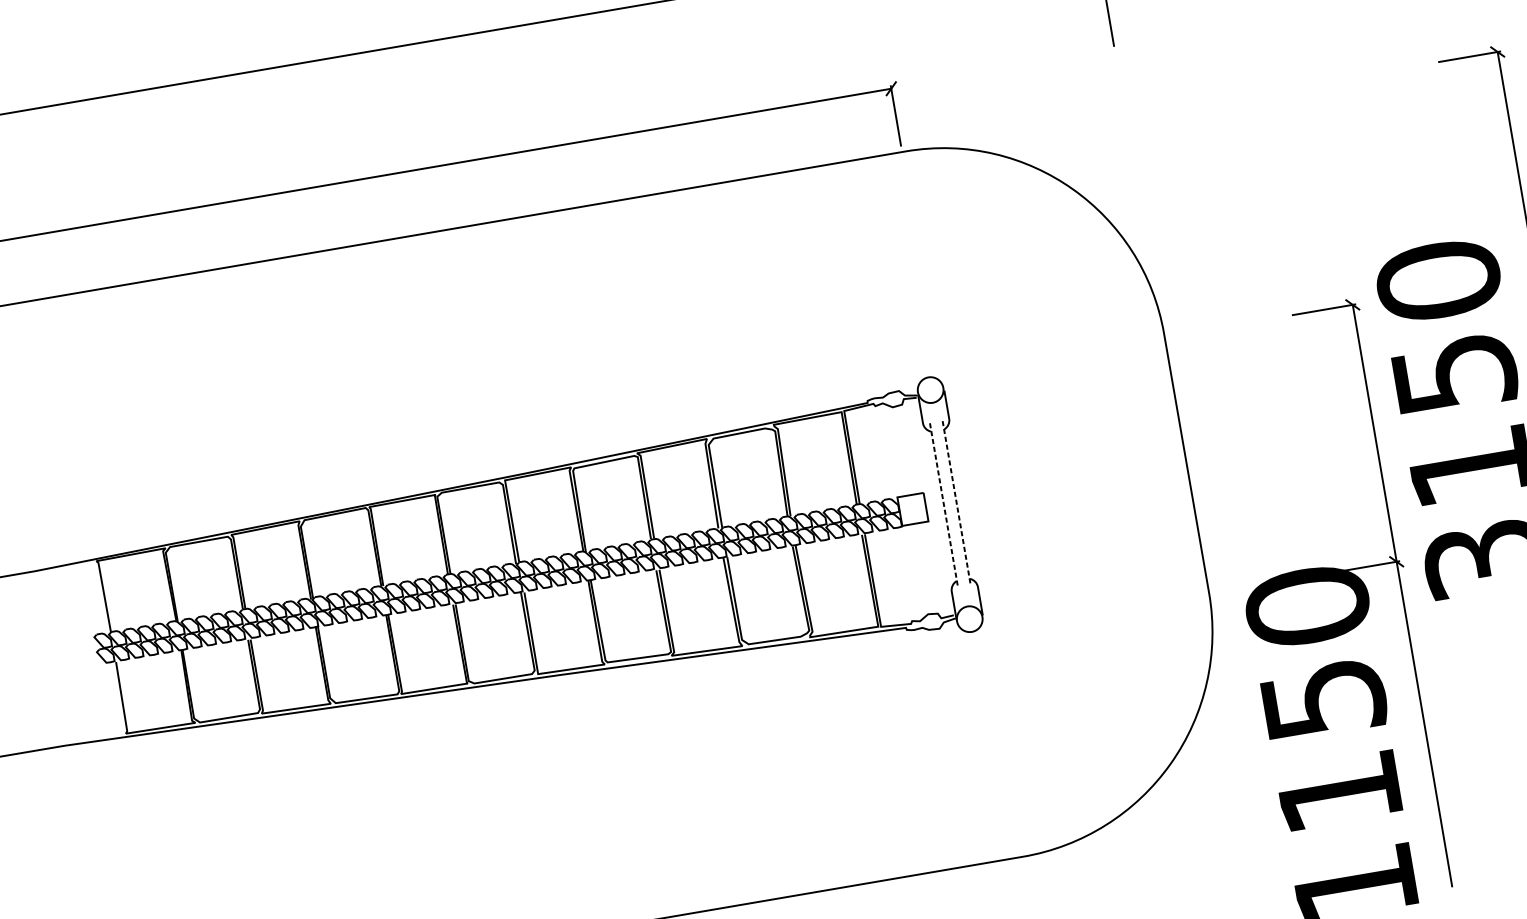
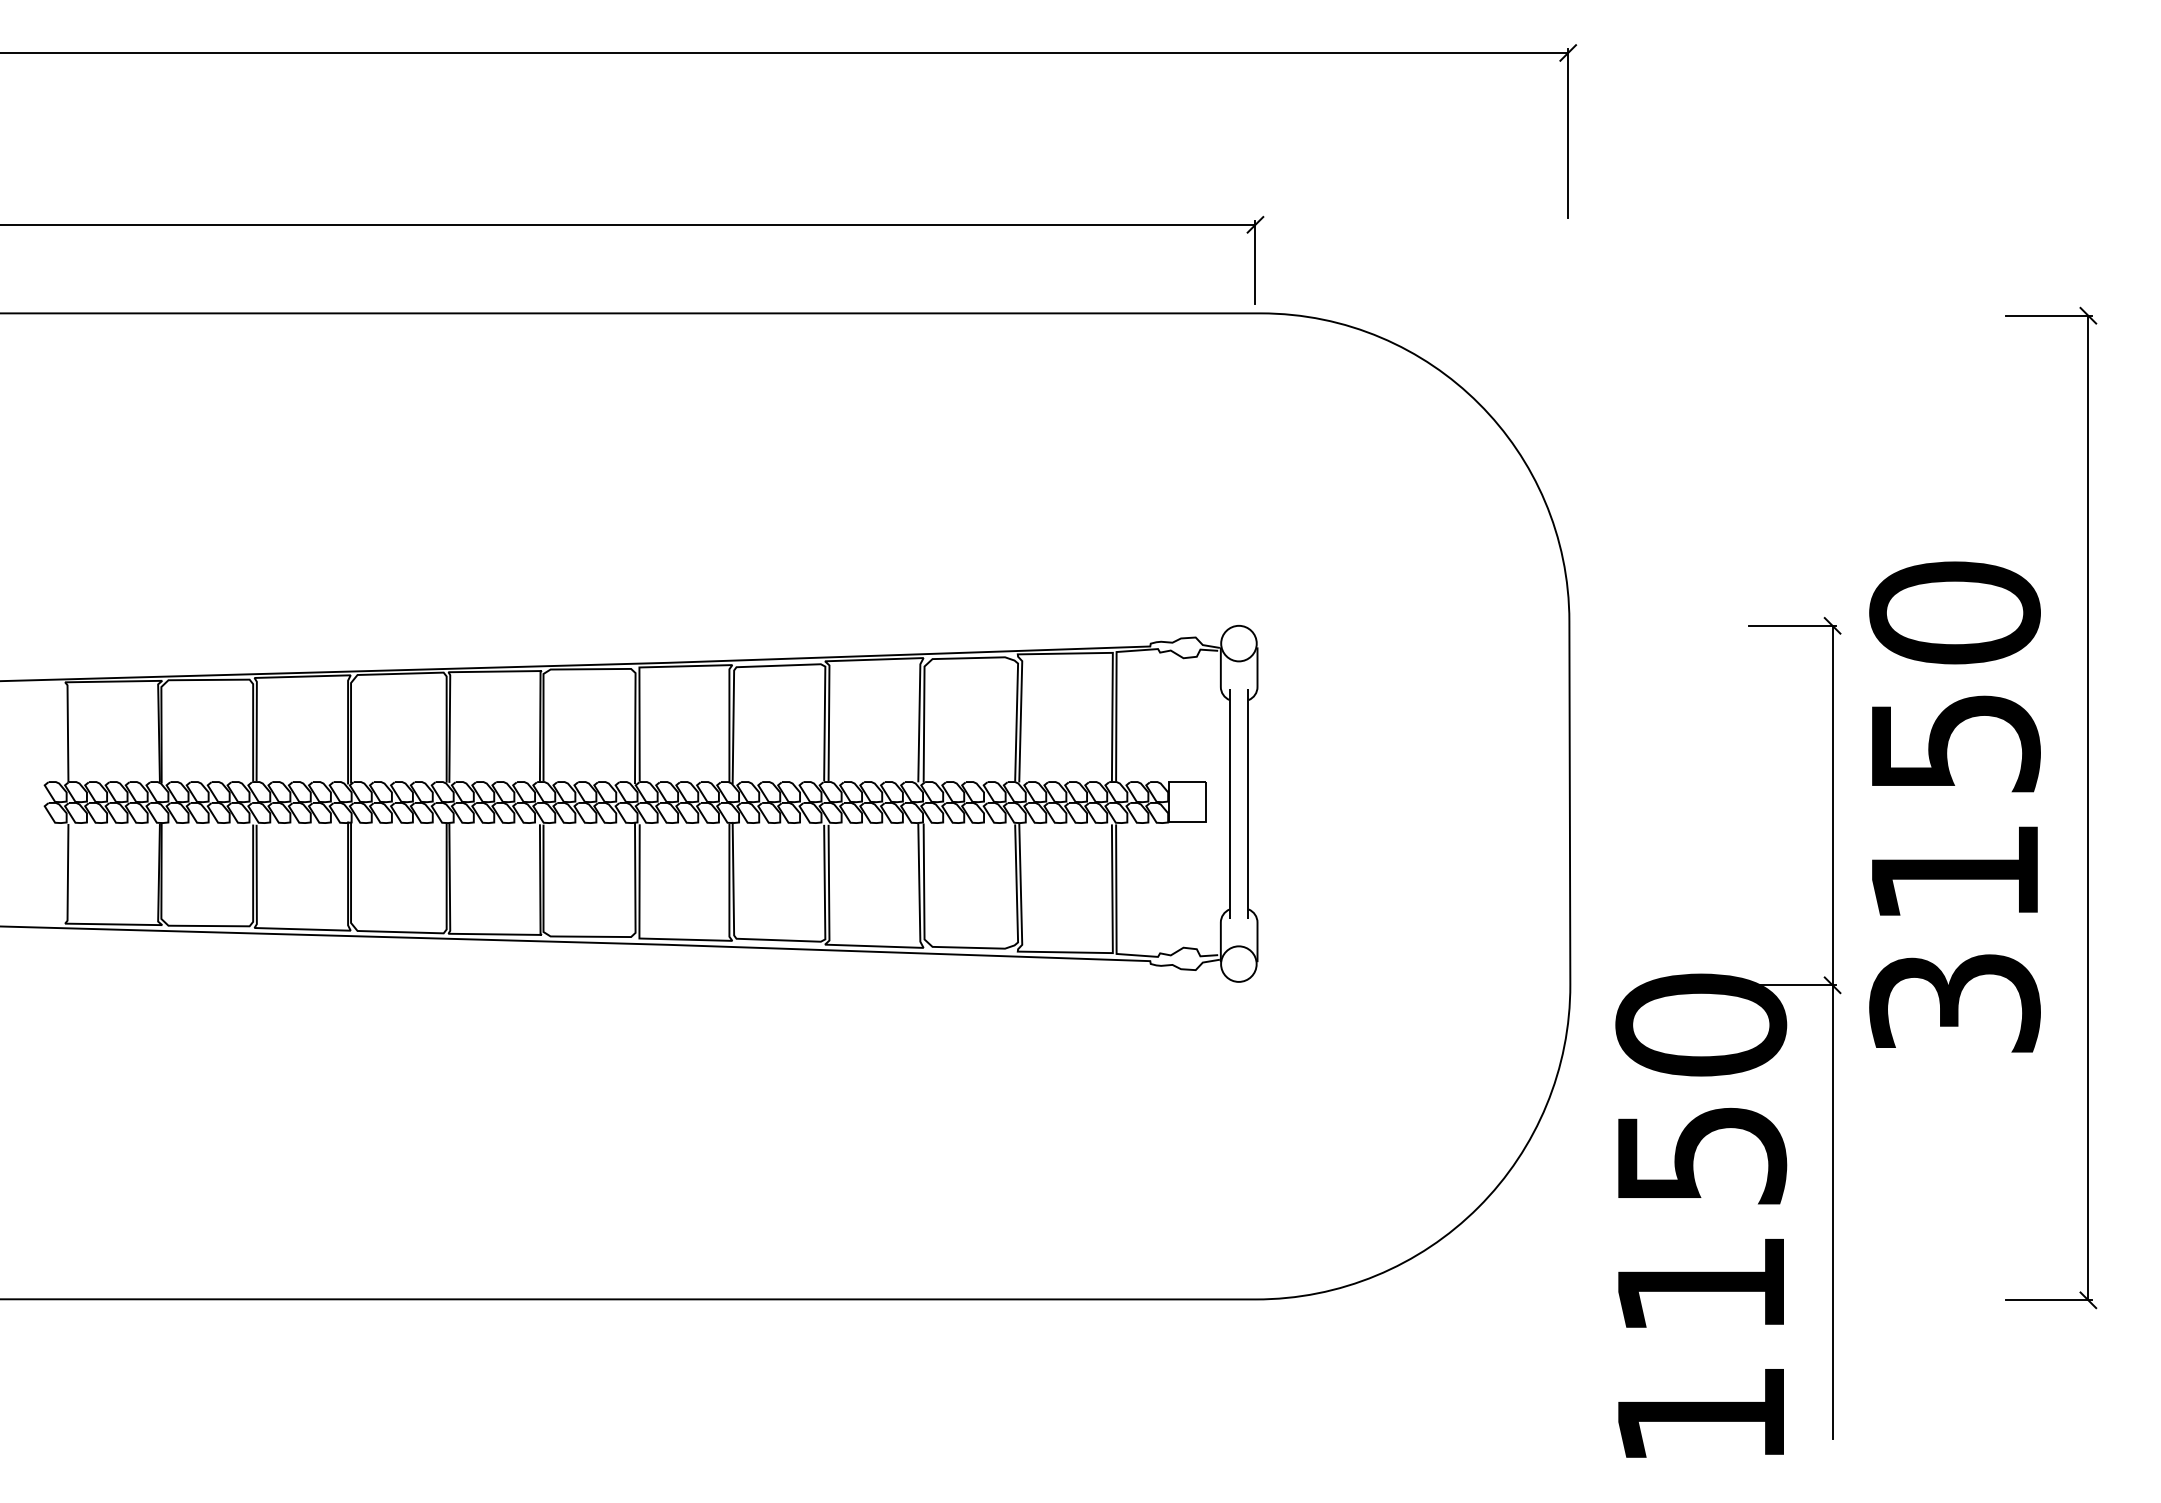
line: (957, 503) -> (1248, 804), dashed -> solid
line: (944, 506) -> (1230, 804), dashed -> solid

